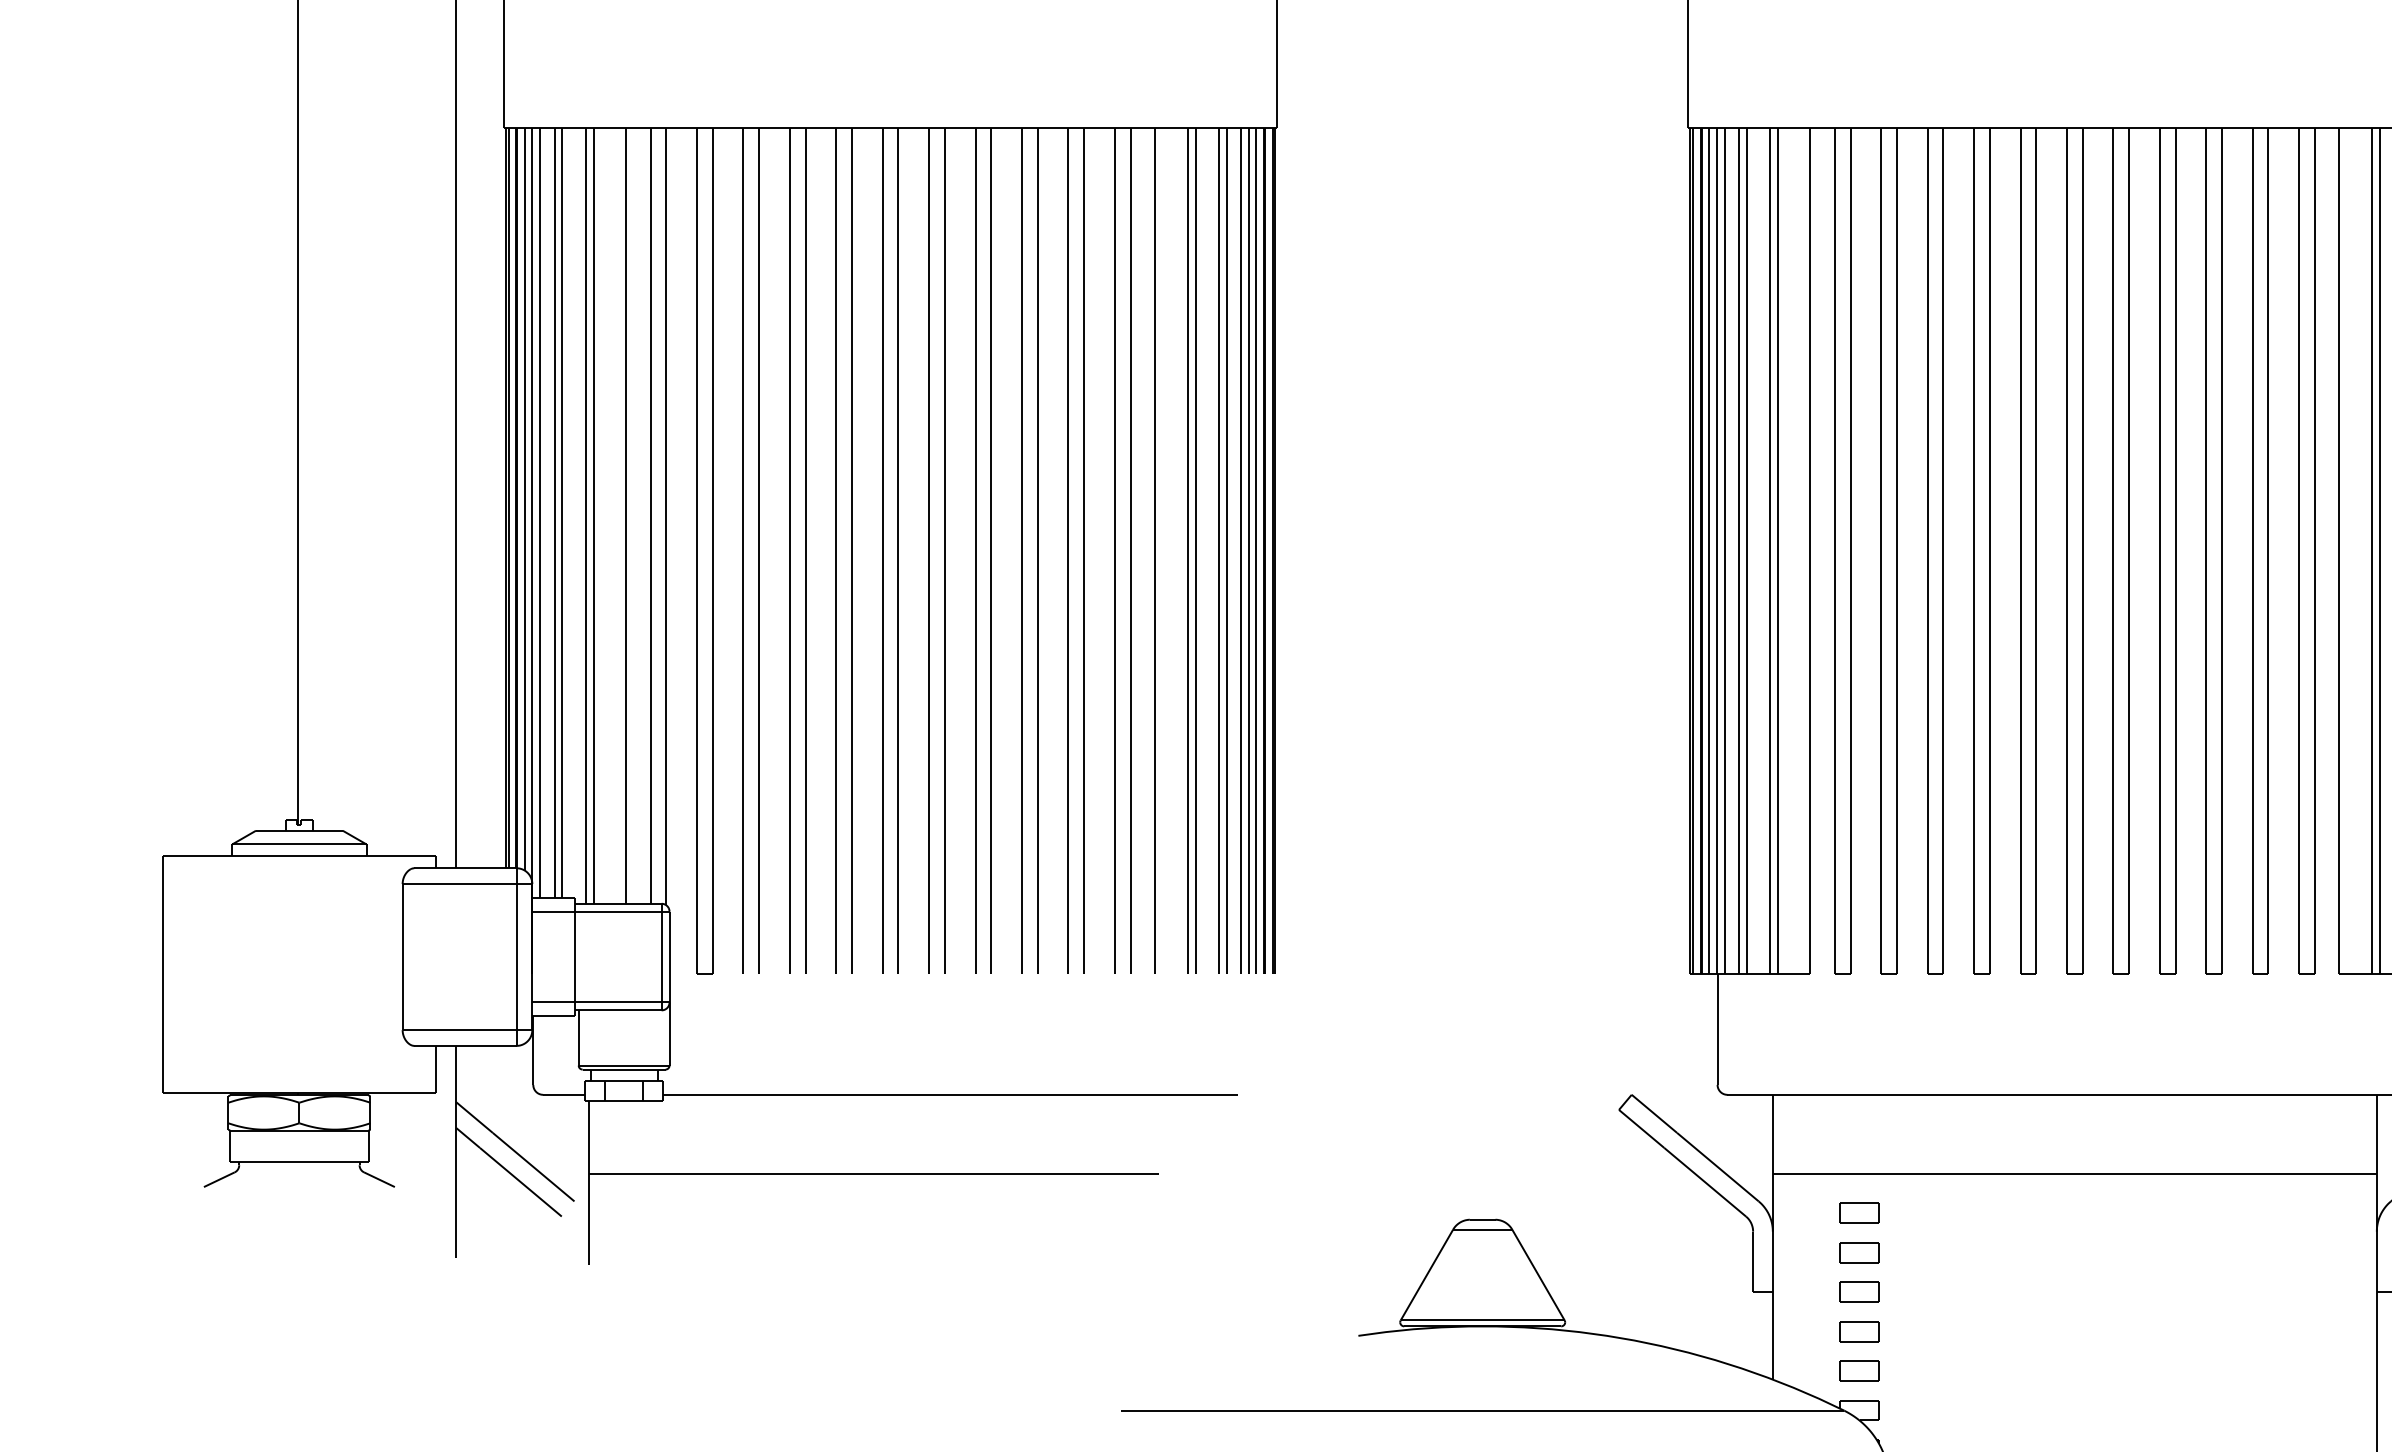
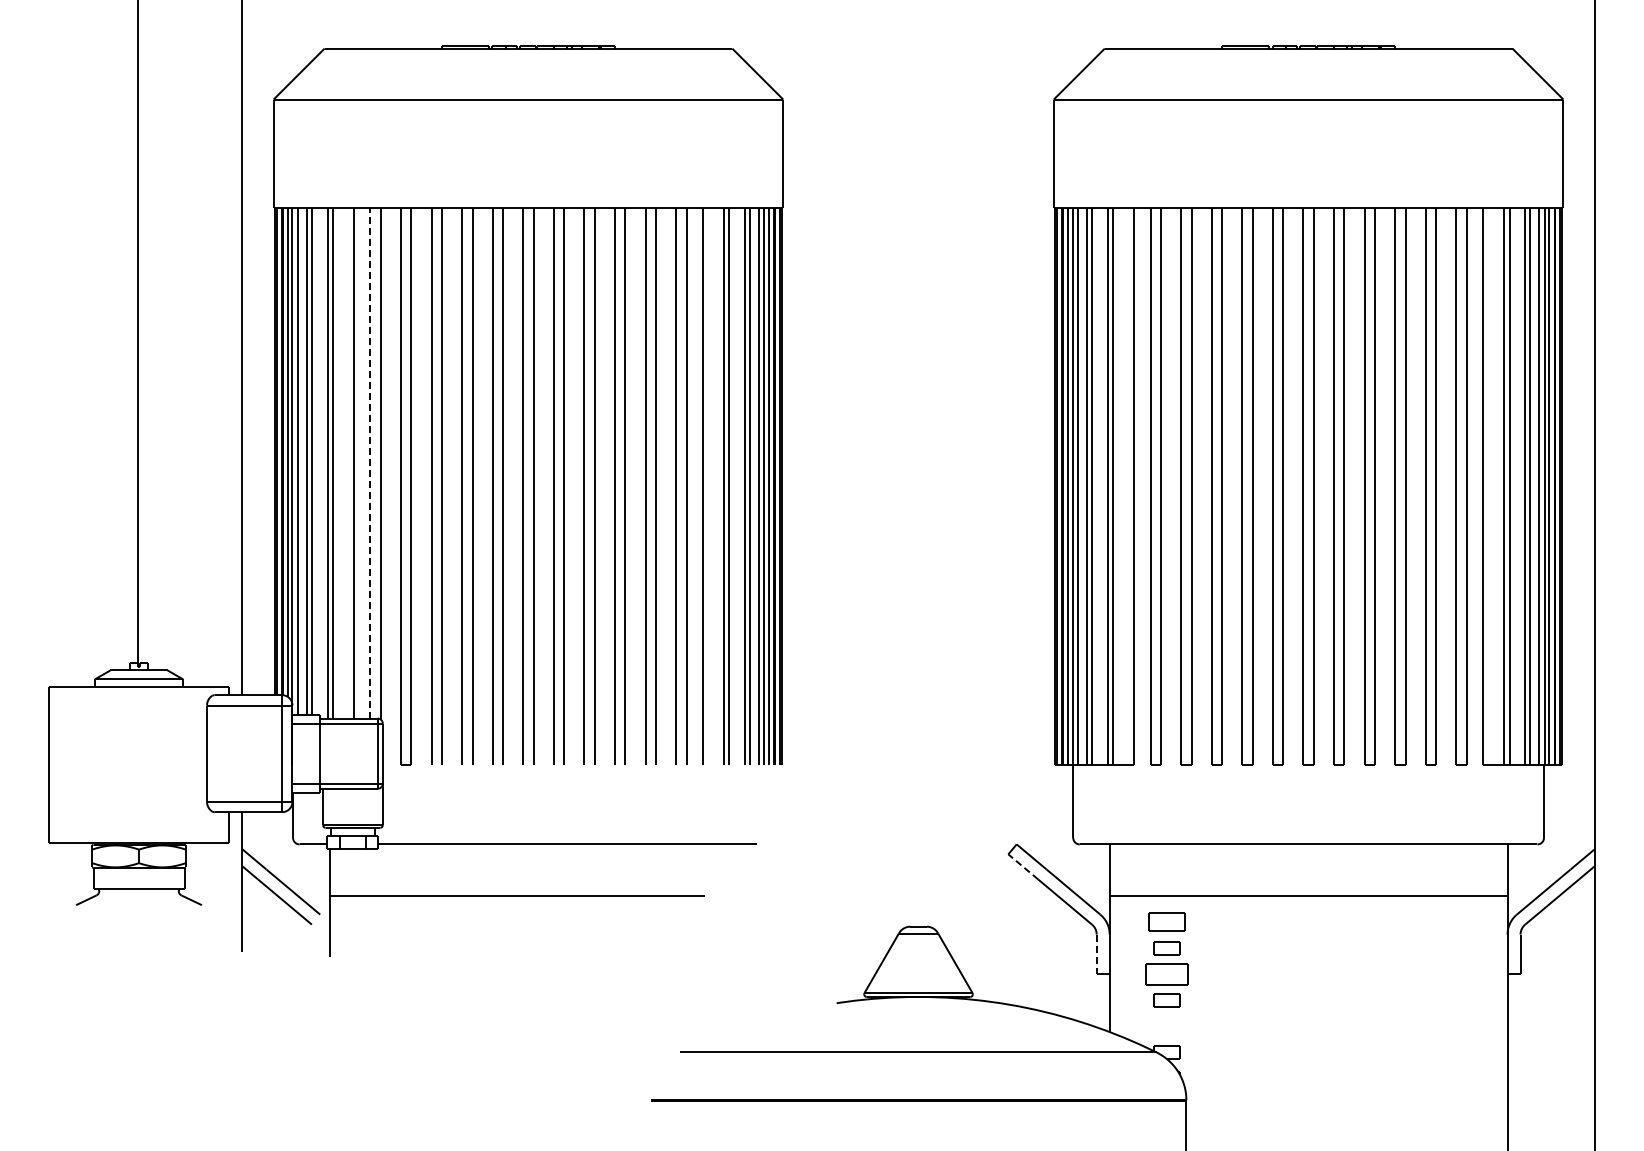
line: (650, 515) -> (370, 462), solid -> dashed
line: (1642, 1128) -> (1023, 866), solid -> dashed
part: (1859, 1213) -> (1166, 922), size x1.4
line: (1752, 1261) -> (1096, 954), solid -> dashed
part: (1859, 1292) -> (1166, 974), size x1.6
part: (1859, 1371) -> (1166, 1026), removed

